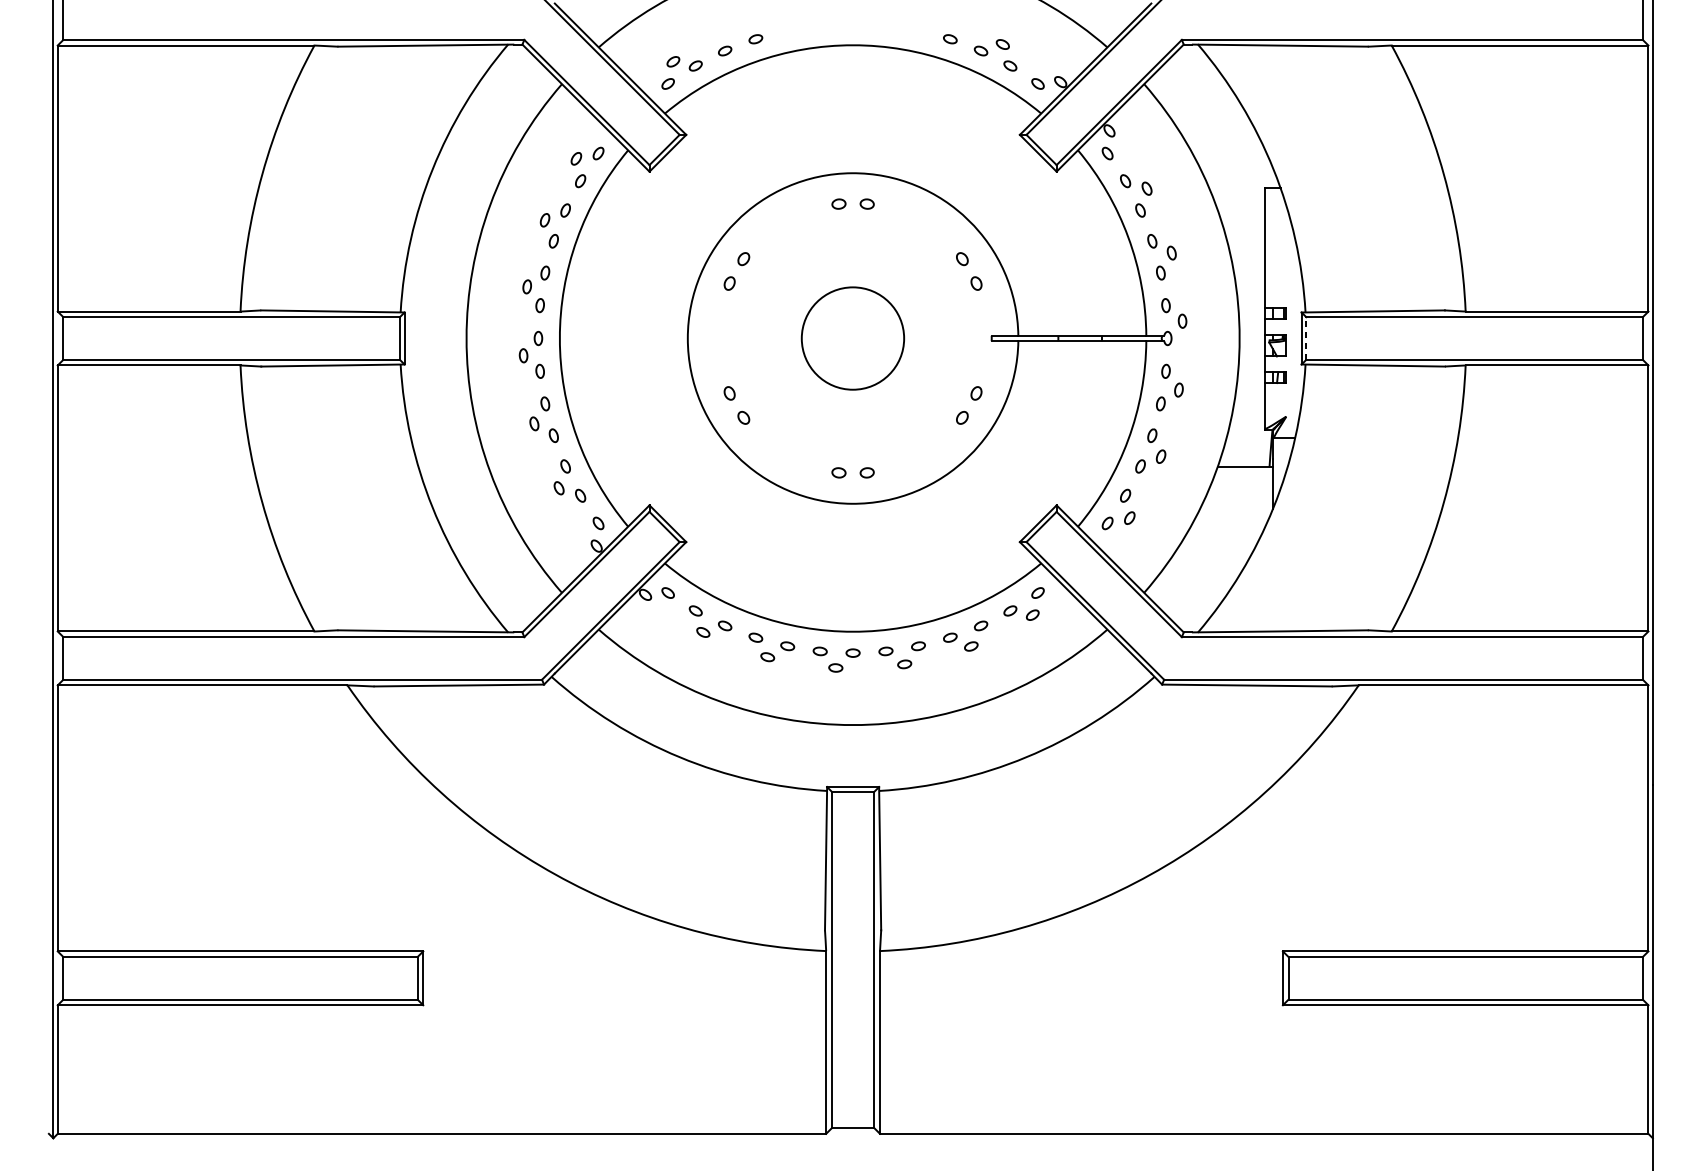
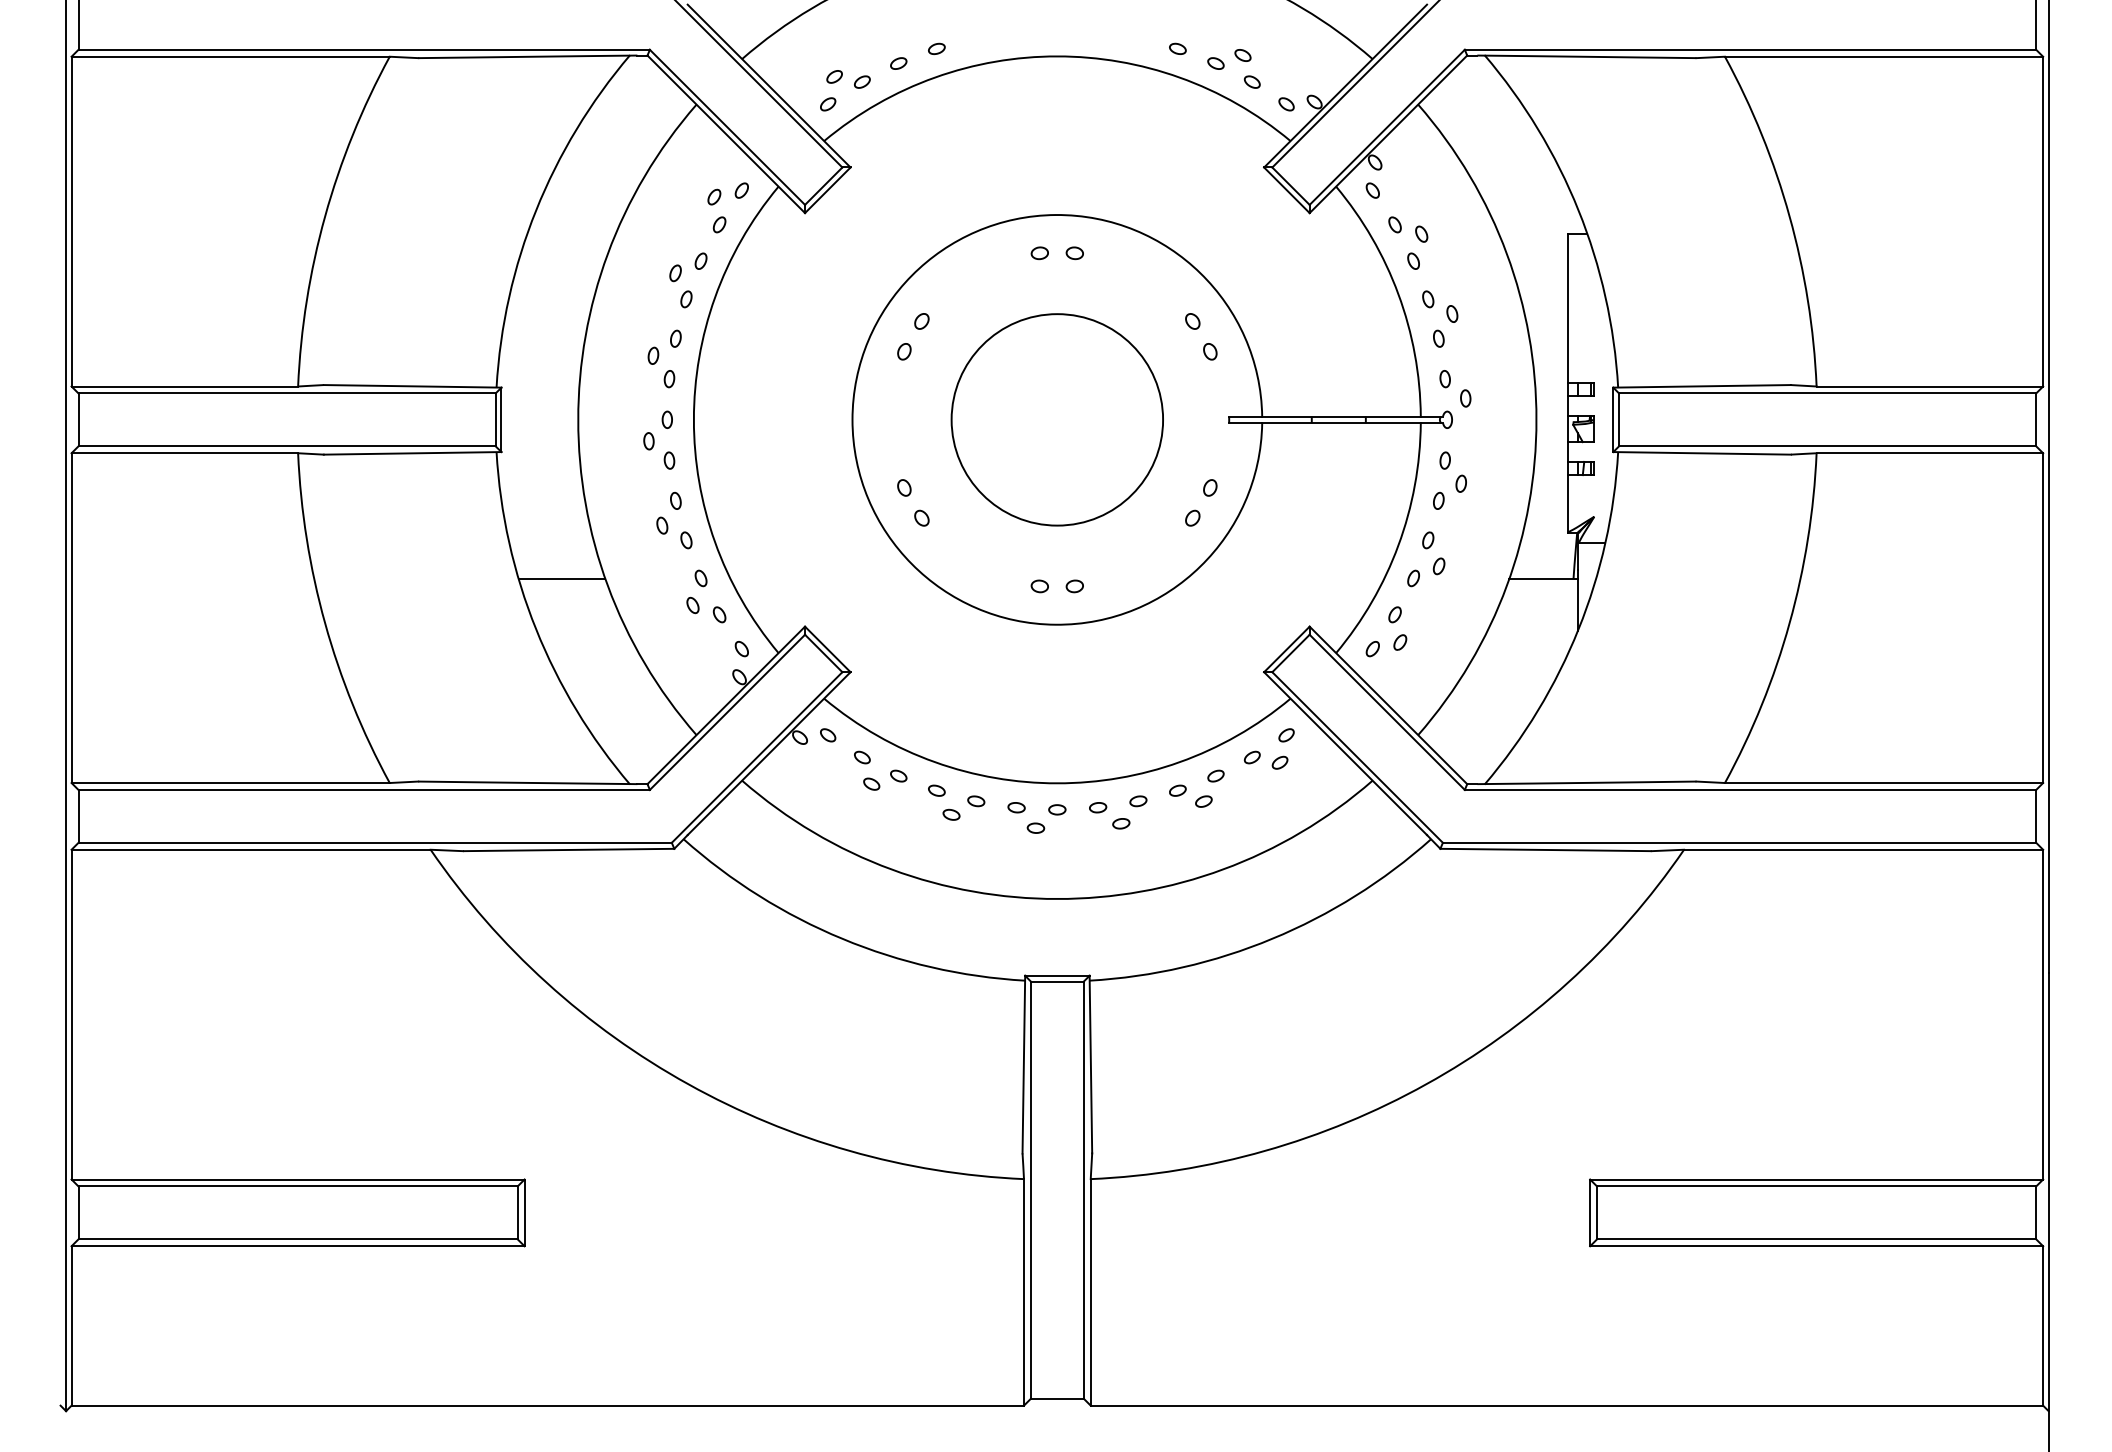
circle: (852, 338) -> (1056, 419), size x1.67
line: (1306, 338) -> (1619, 419), dashed -> solid
line: (453, 467) -> (561, 579), added

